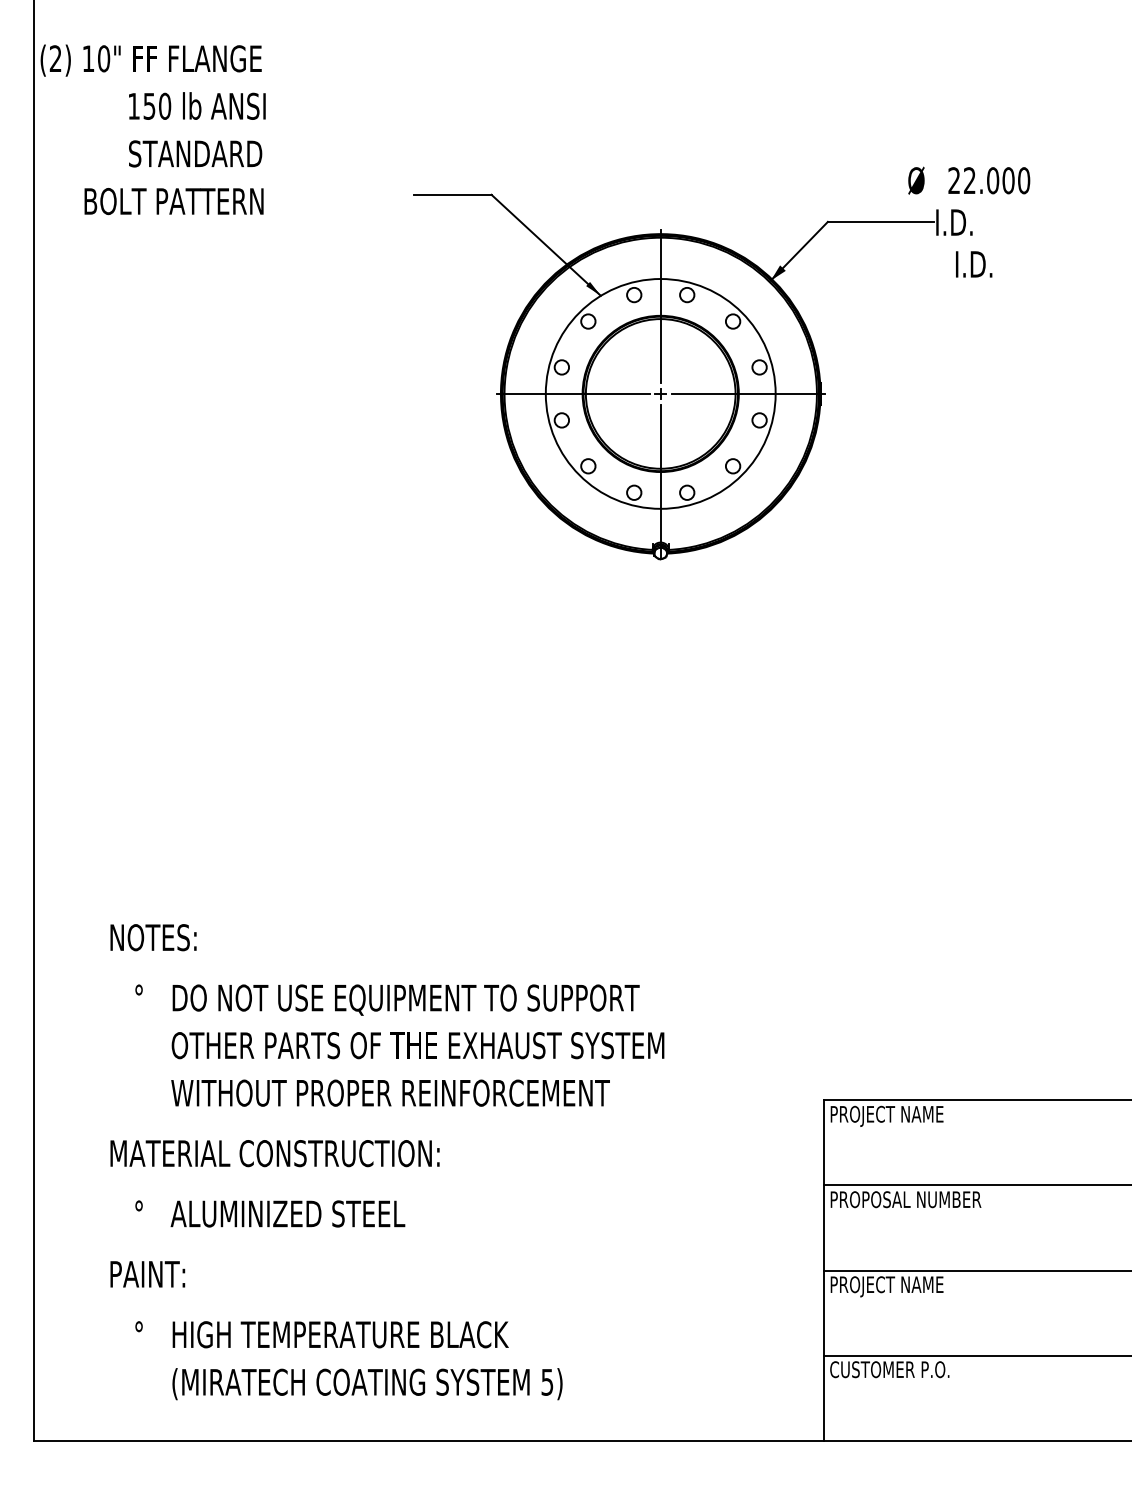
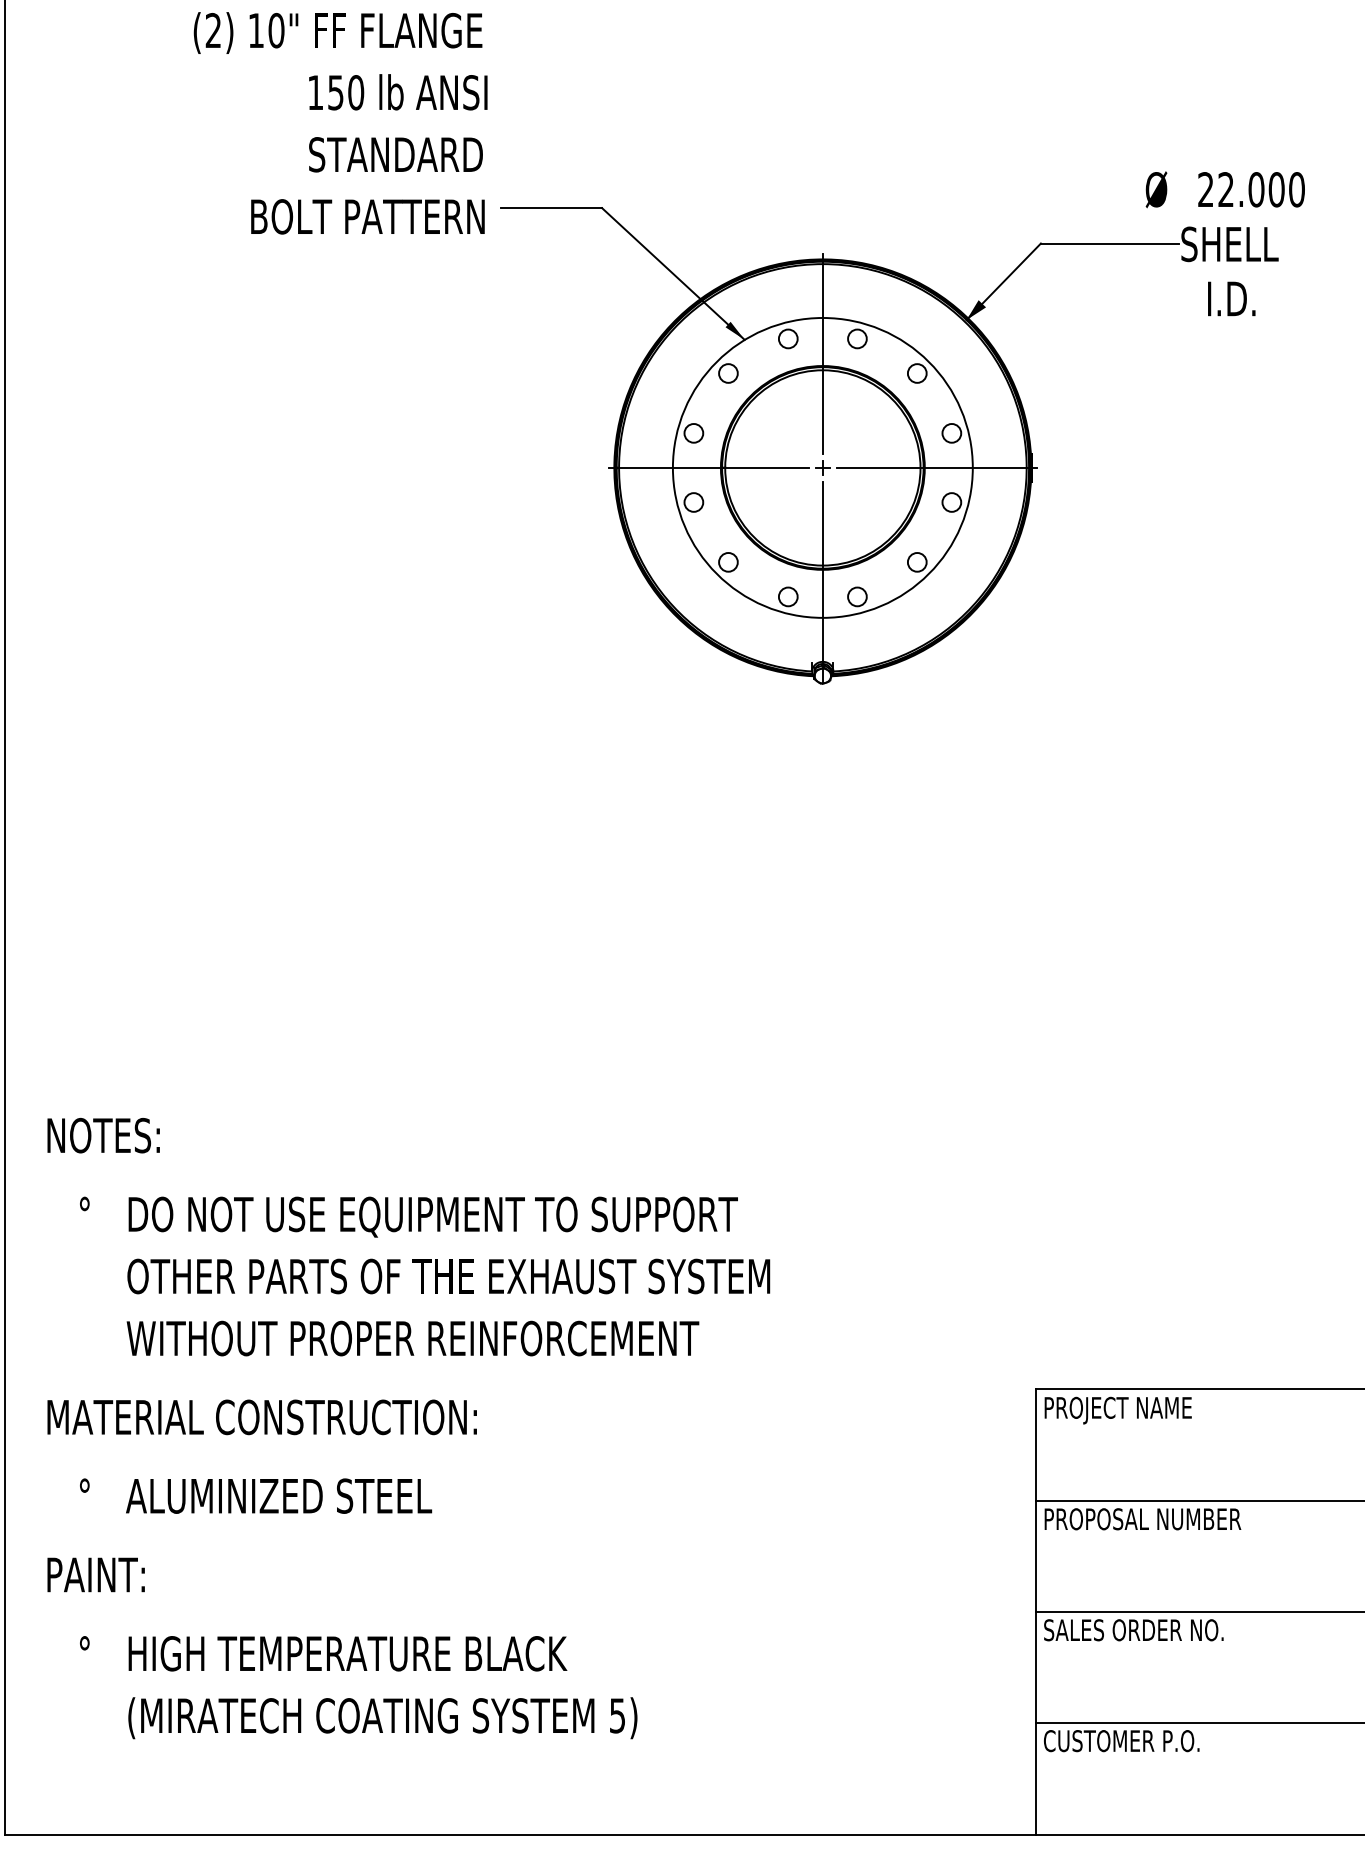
text: (152, 129) -> (339, 122), moved
text: (972, 222) -> (1229, 244), I.D. -> SHELL
text: (387, 1162) -> (408, 1429), moved
text: (898, 1286) -> (1133, 1632), PROJECT NAME -> SALES ORDER NO.

